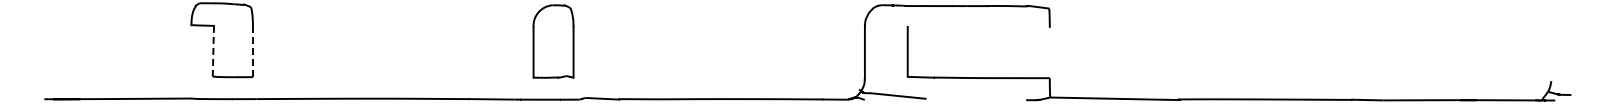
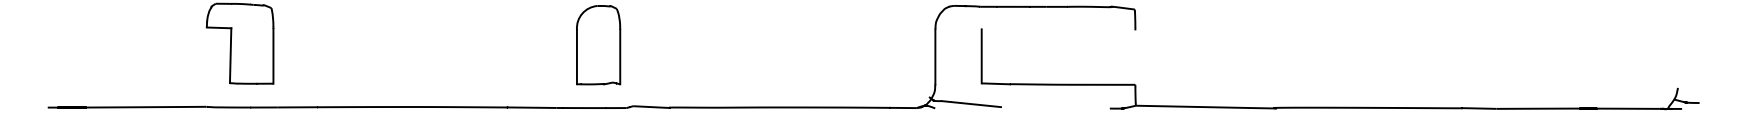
line: (213, 51) -> (230, 55), dashed -> solid
line: (252, 52) -> (272, 57), dashed -> solid

